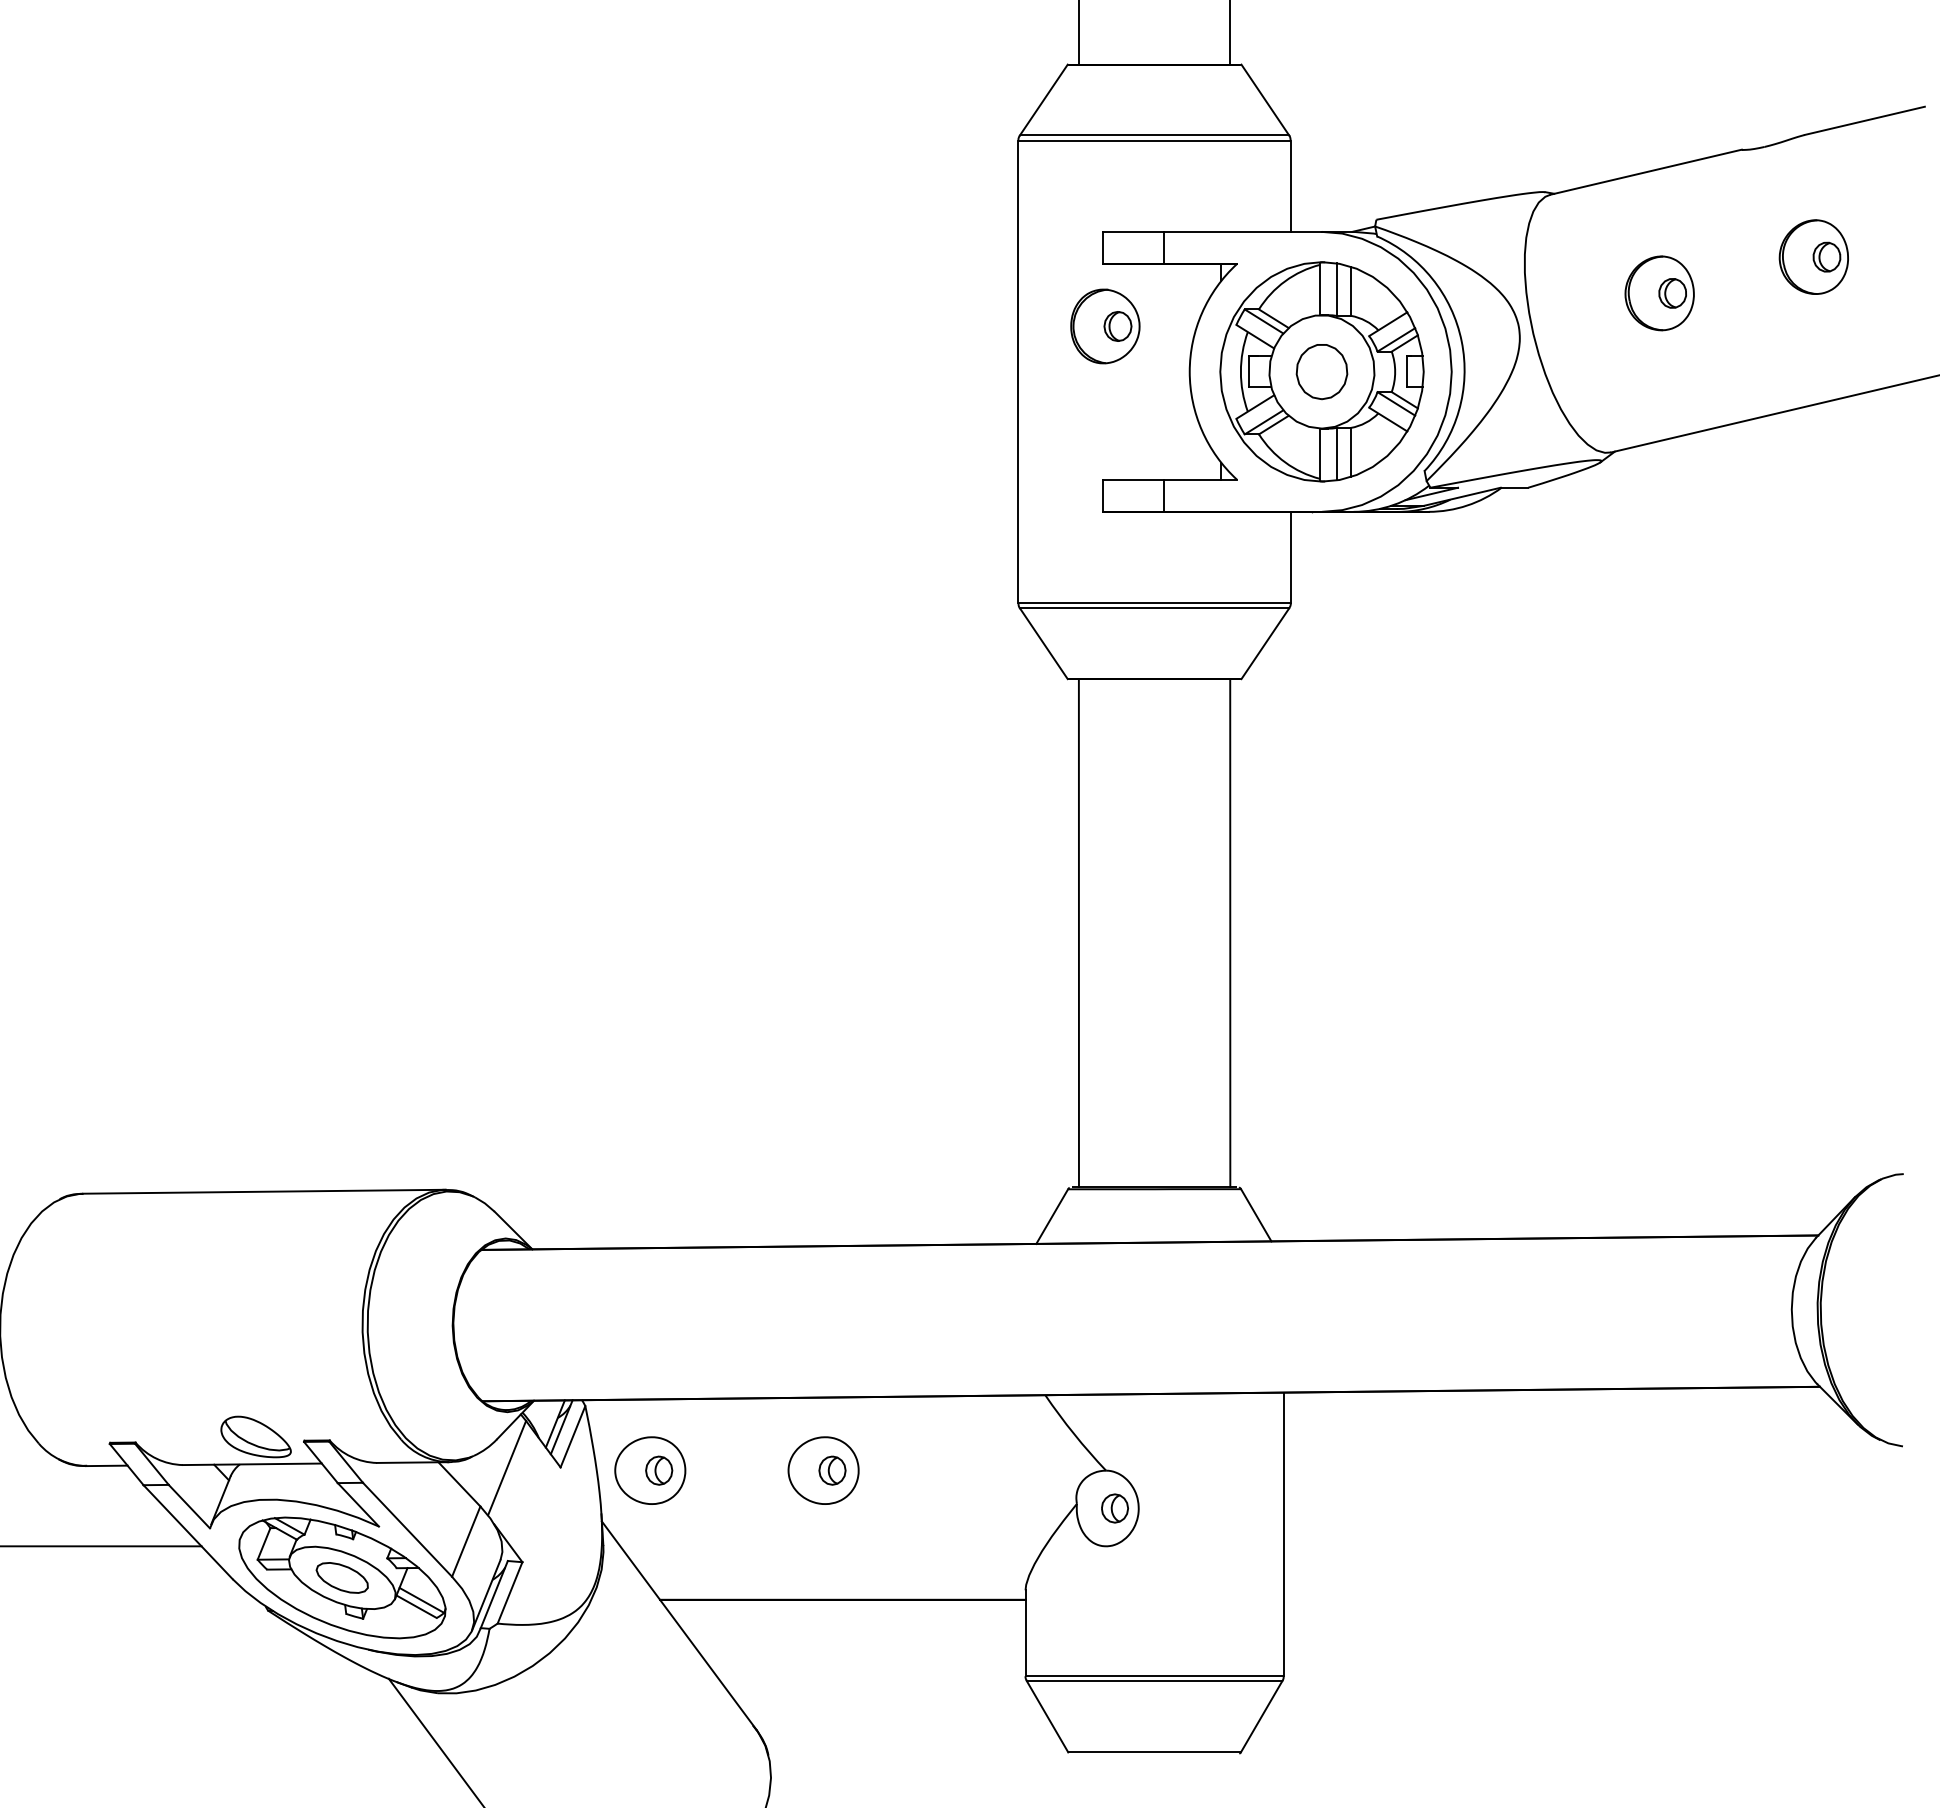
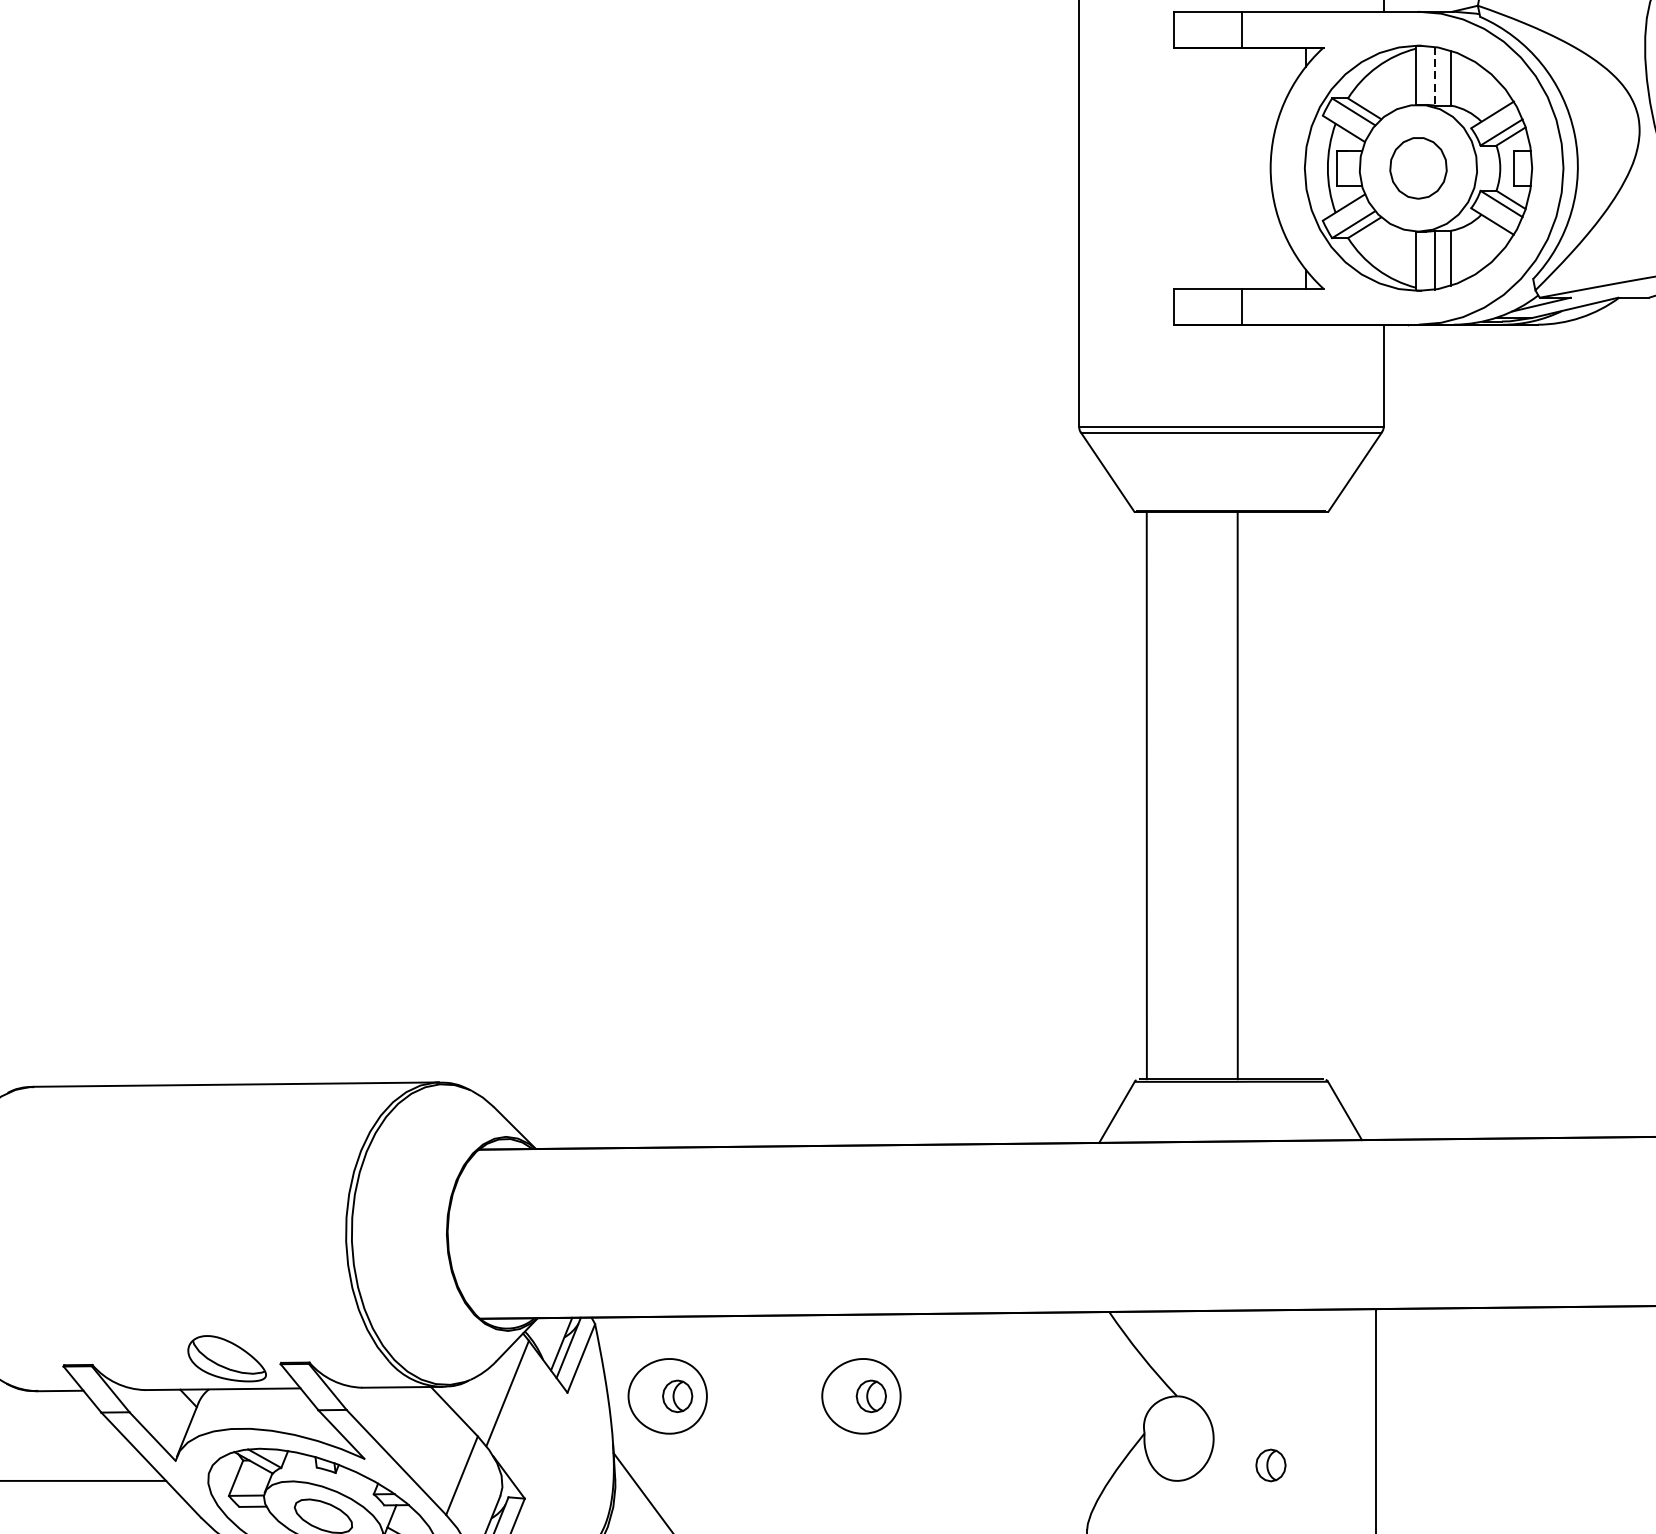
line: (1336, 290) -> (1434, 77), solid -> dashed
part: (1105, 326) -> (1176, 117), removed
line: (1230, 932) -> (1237, 794), moved
part: (1114, 1508) -> (1270, 1465), moved

